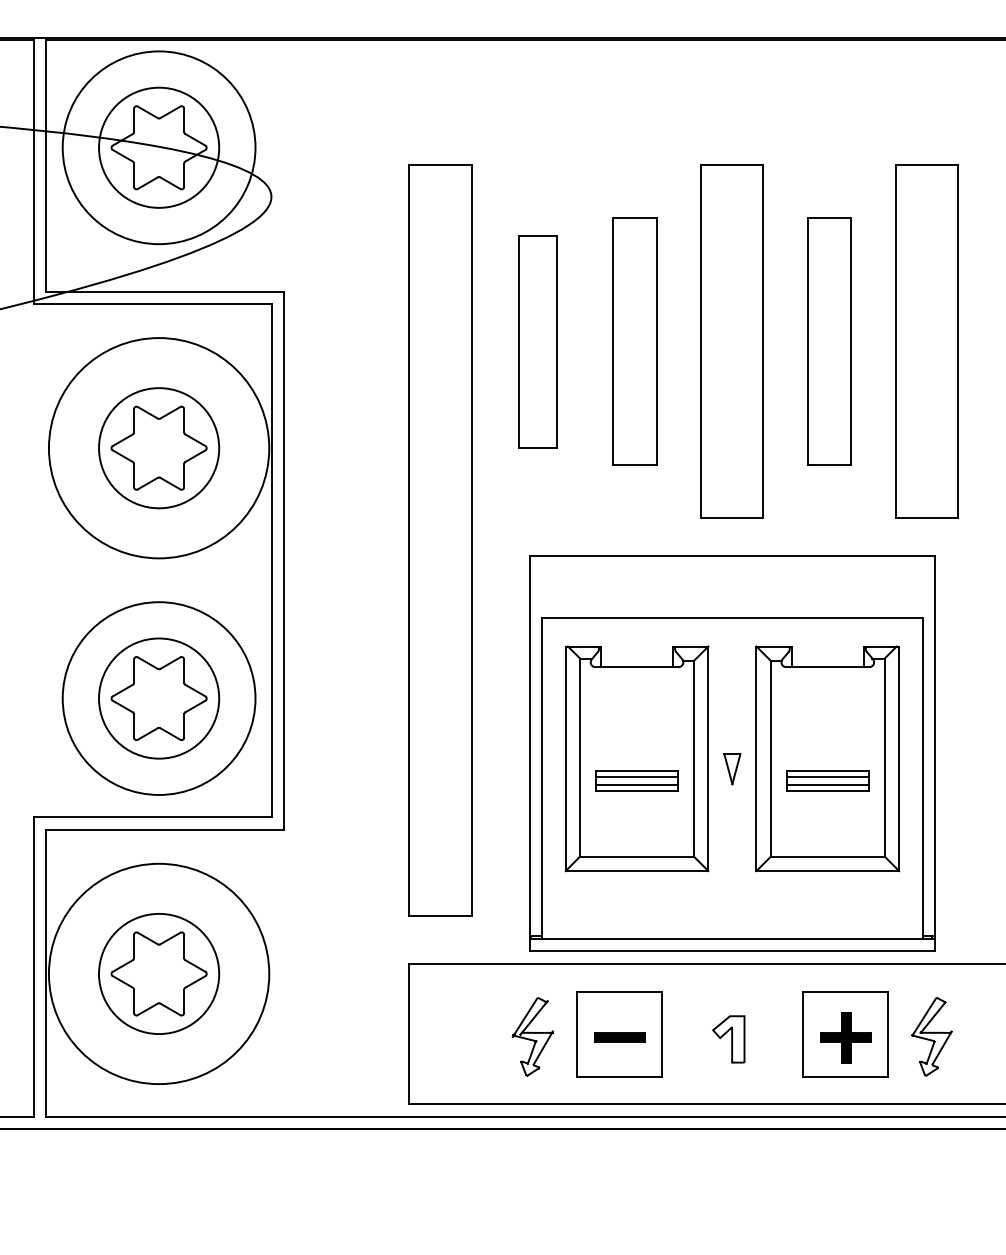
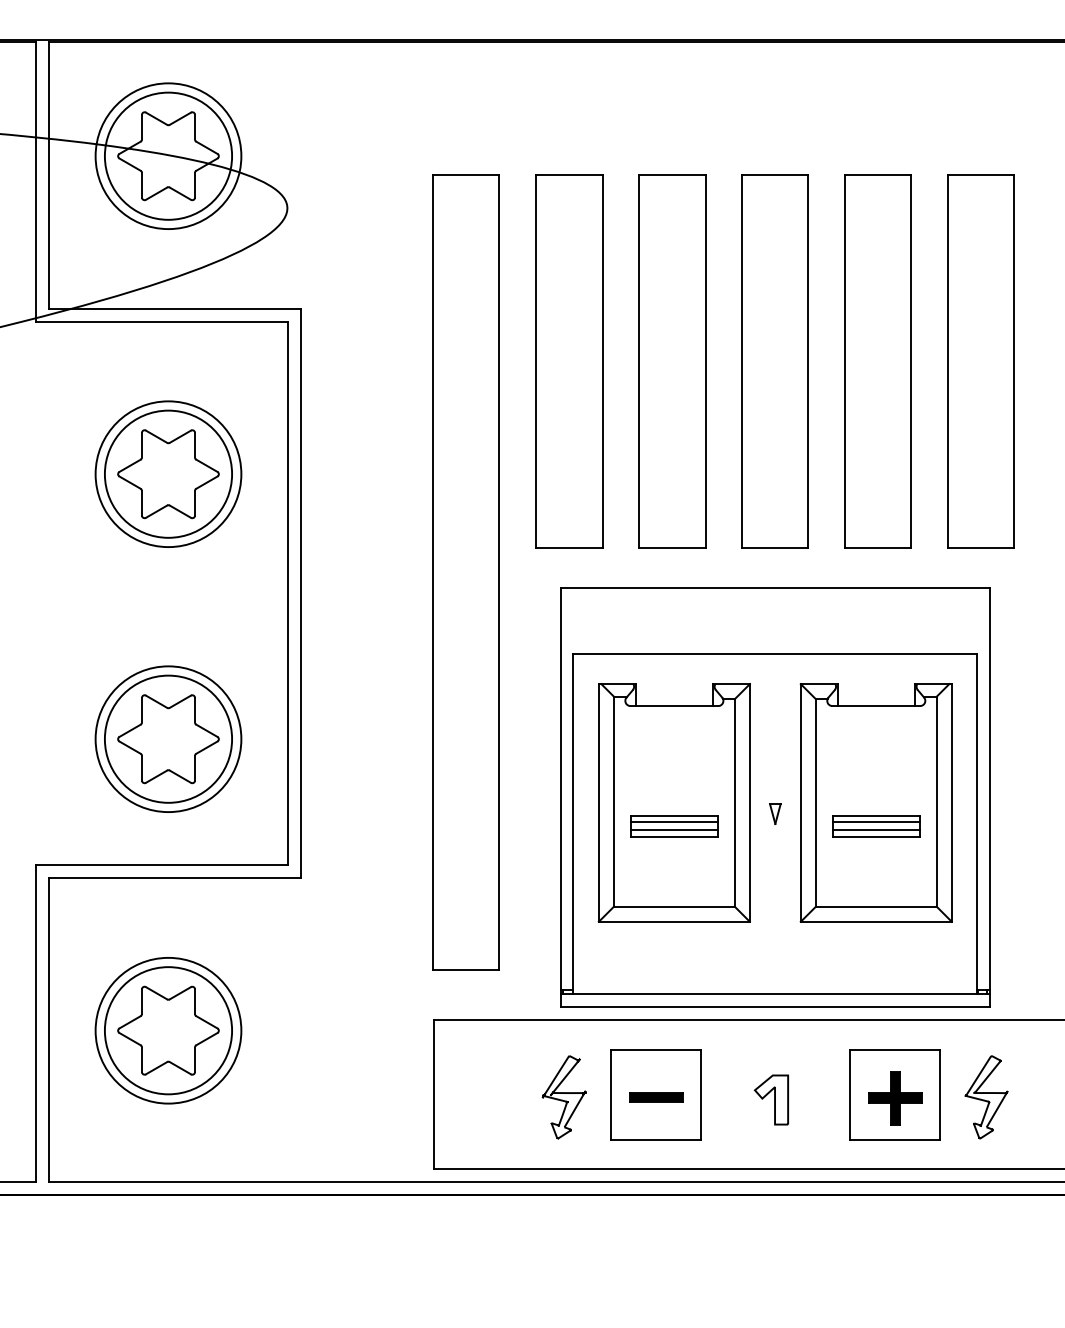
circle: (158, 147) -> (167, 155), size x0.71
part: (537, 341) -> (569, 361), size x1.67
part: (635, 341) -> (672, 361), size x1.43
part: (829, 341) -> (878, 361), size x1.43
circle: (158, 448) -> (167, 474), size x0.62
circle: (158, 698) -> (167, 739), size x0.71
part: (732, 769) -> (775, 814), size x0.62
circle: (158, 973) -> (167, 1030), size x0.62

